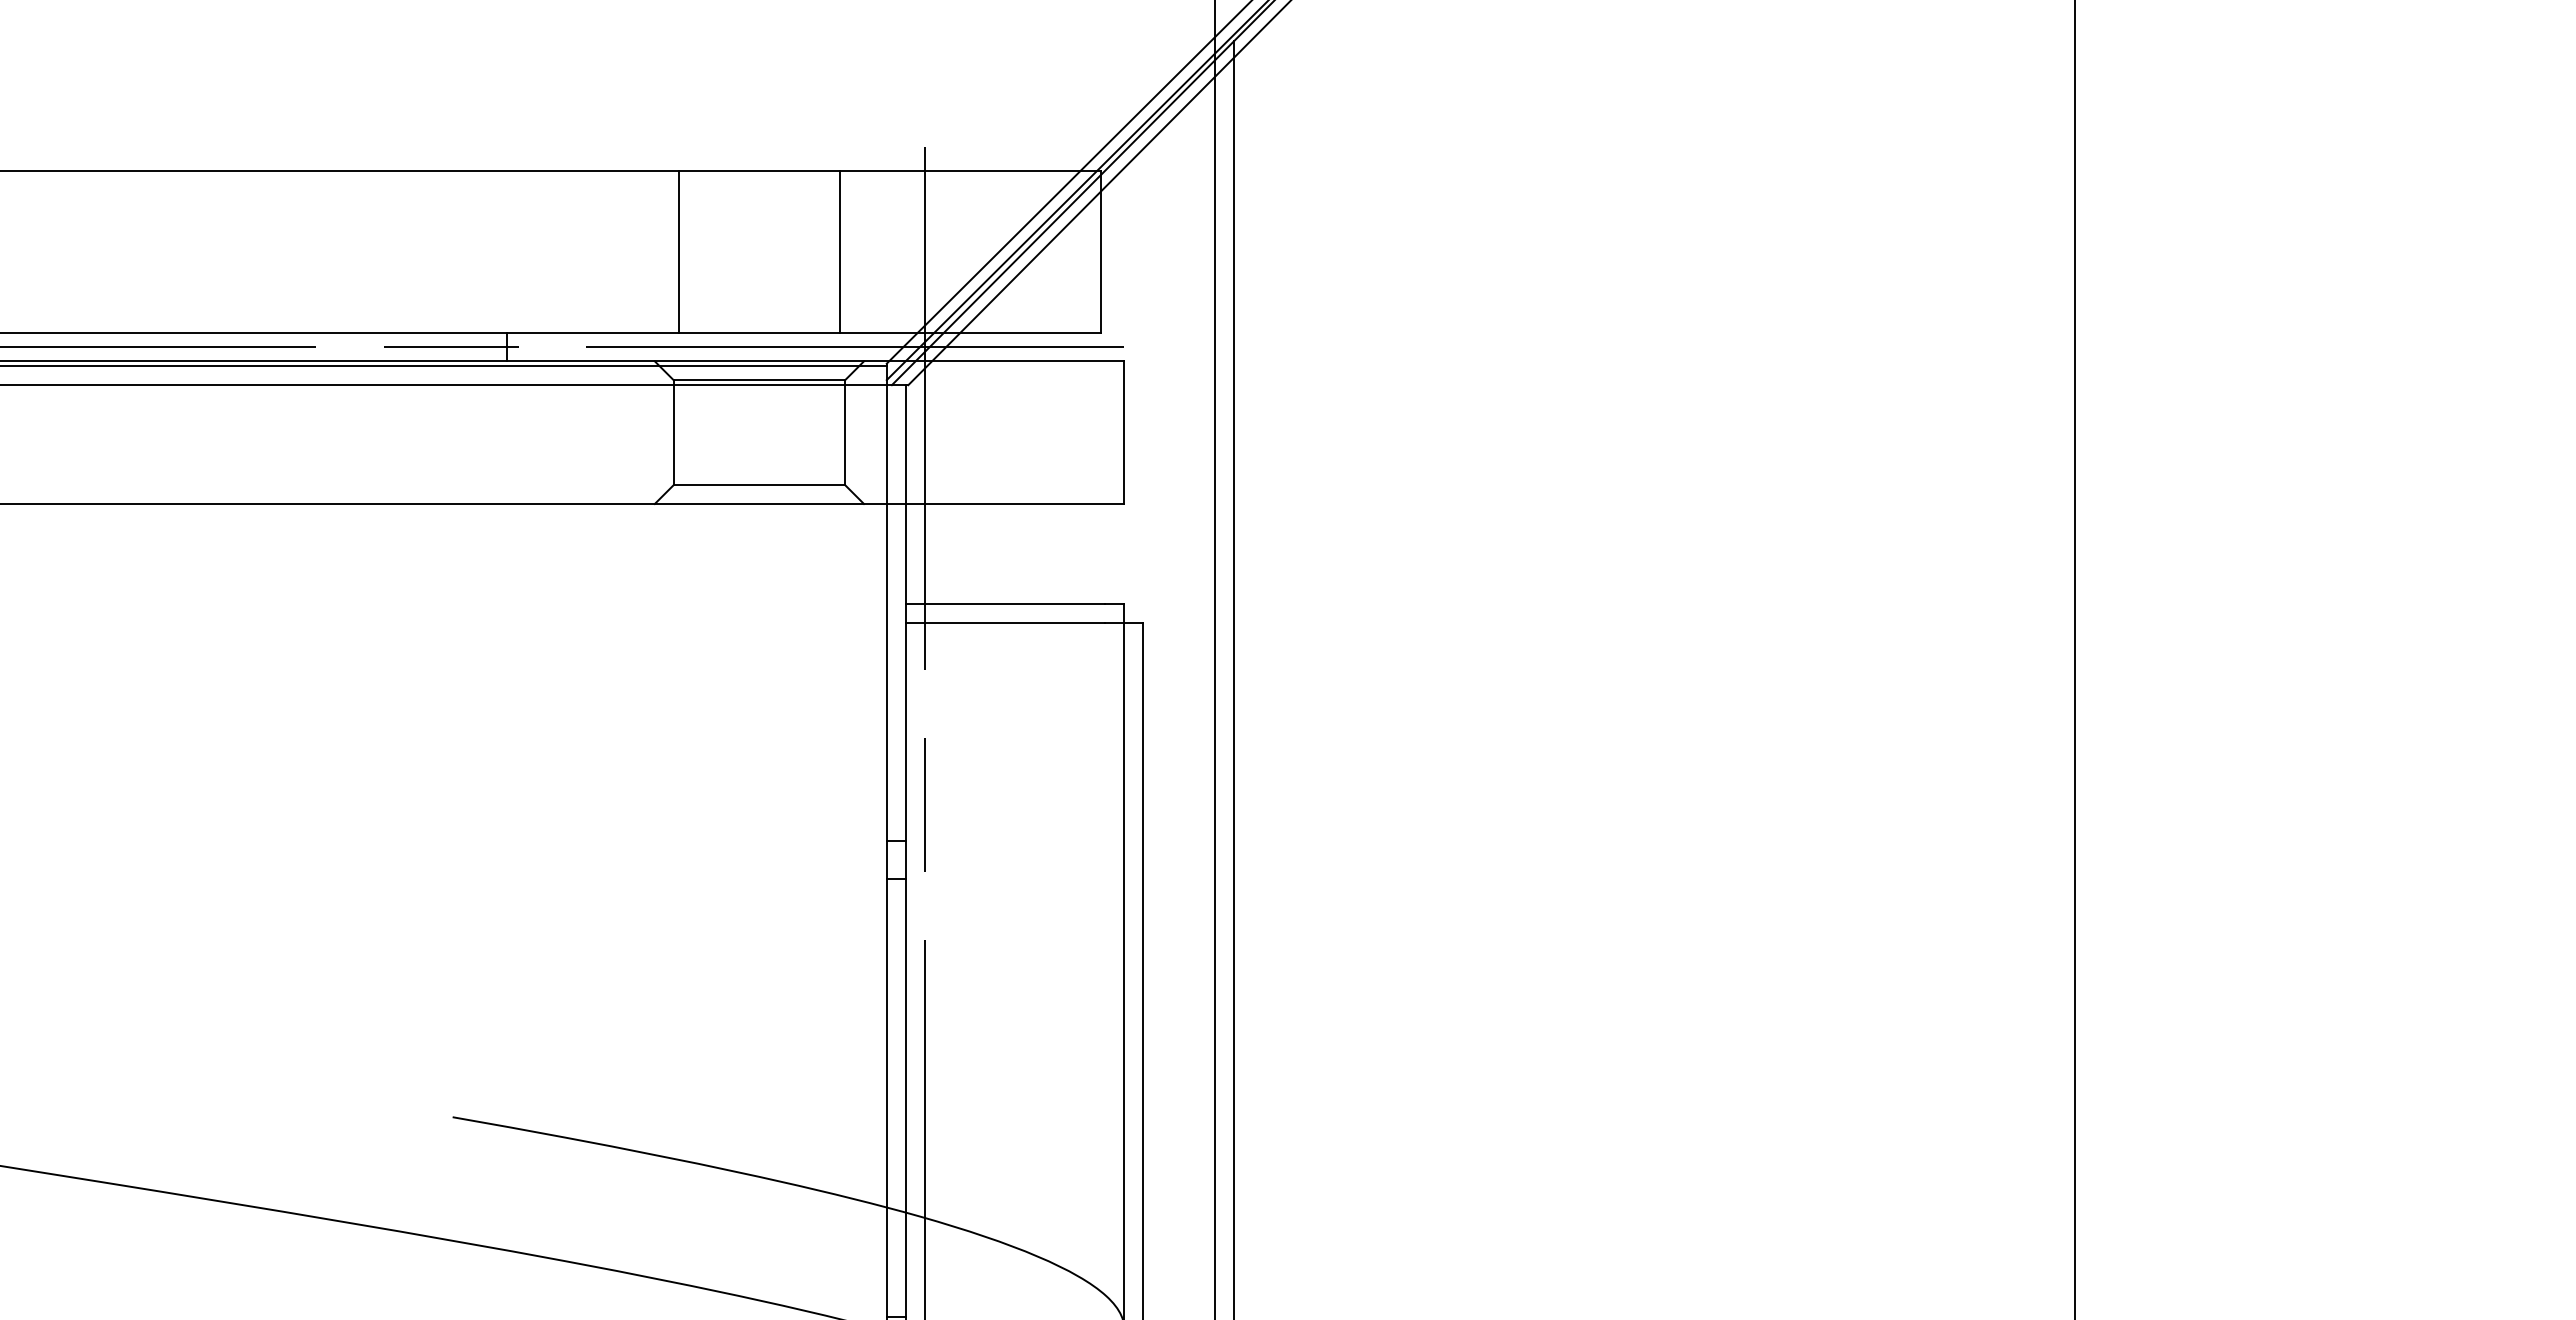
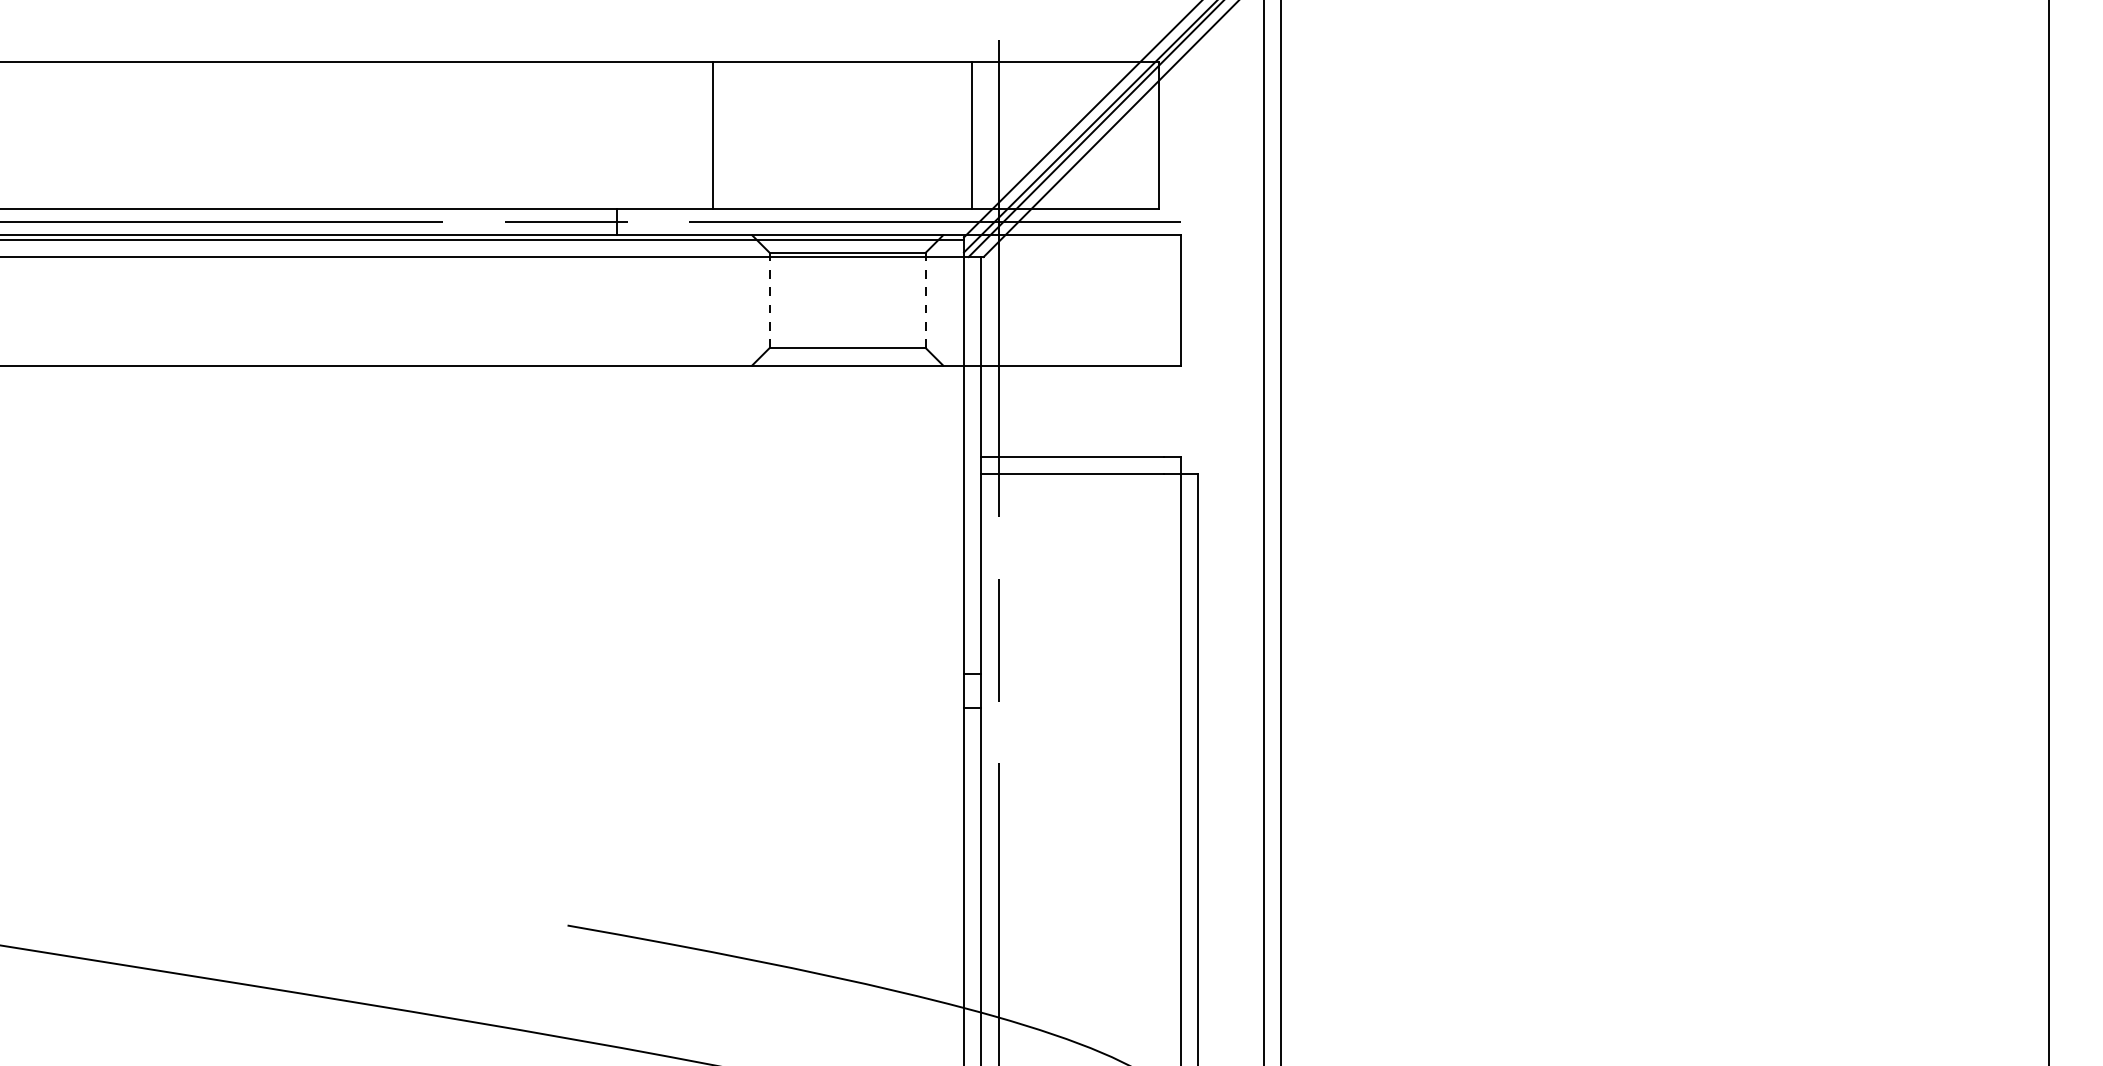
line: (678, 251) -> (712, 134), moved
line: (840, 251) -> (971, 134), moved
line: (673, 432) -> (769, 300), solid -> dashed
line: (844, 432) -> (925, 300), solid -> dashed

